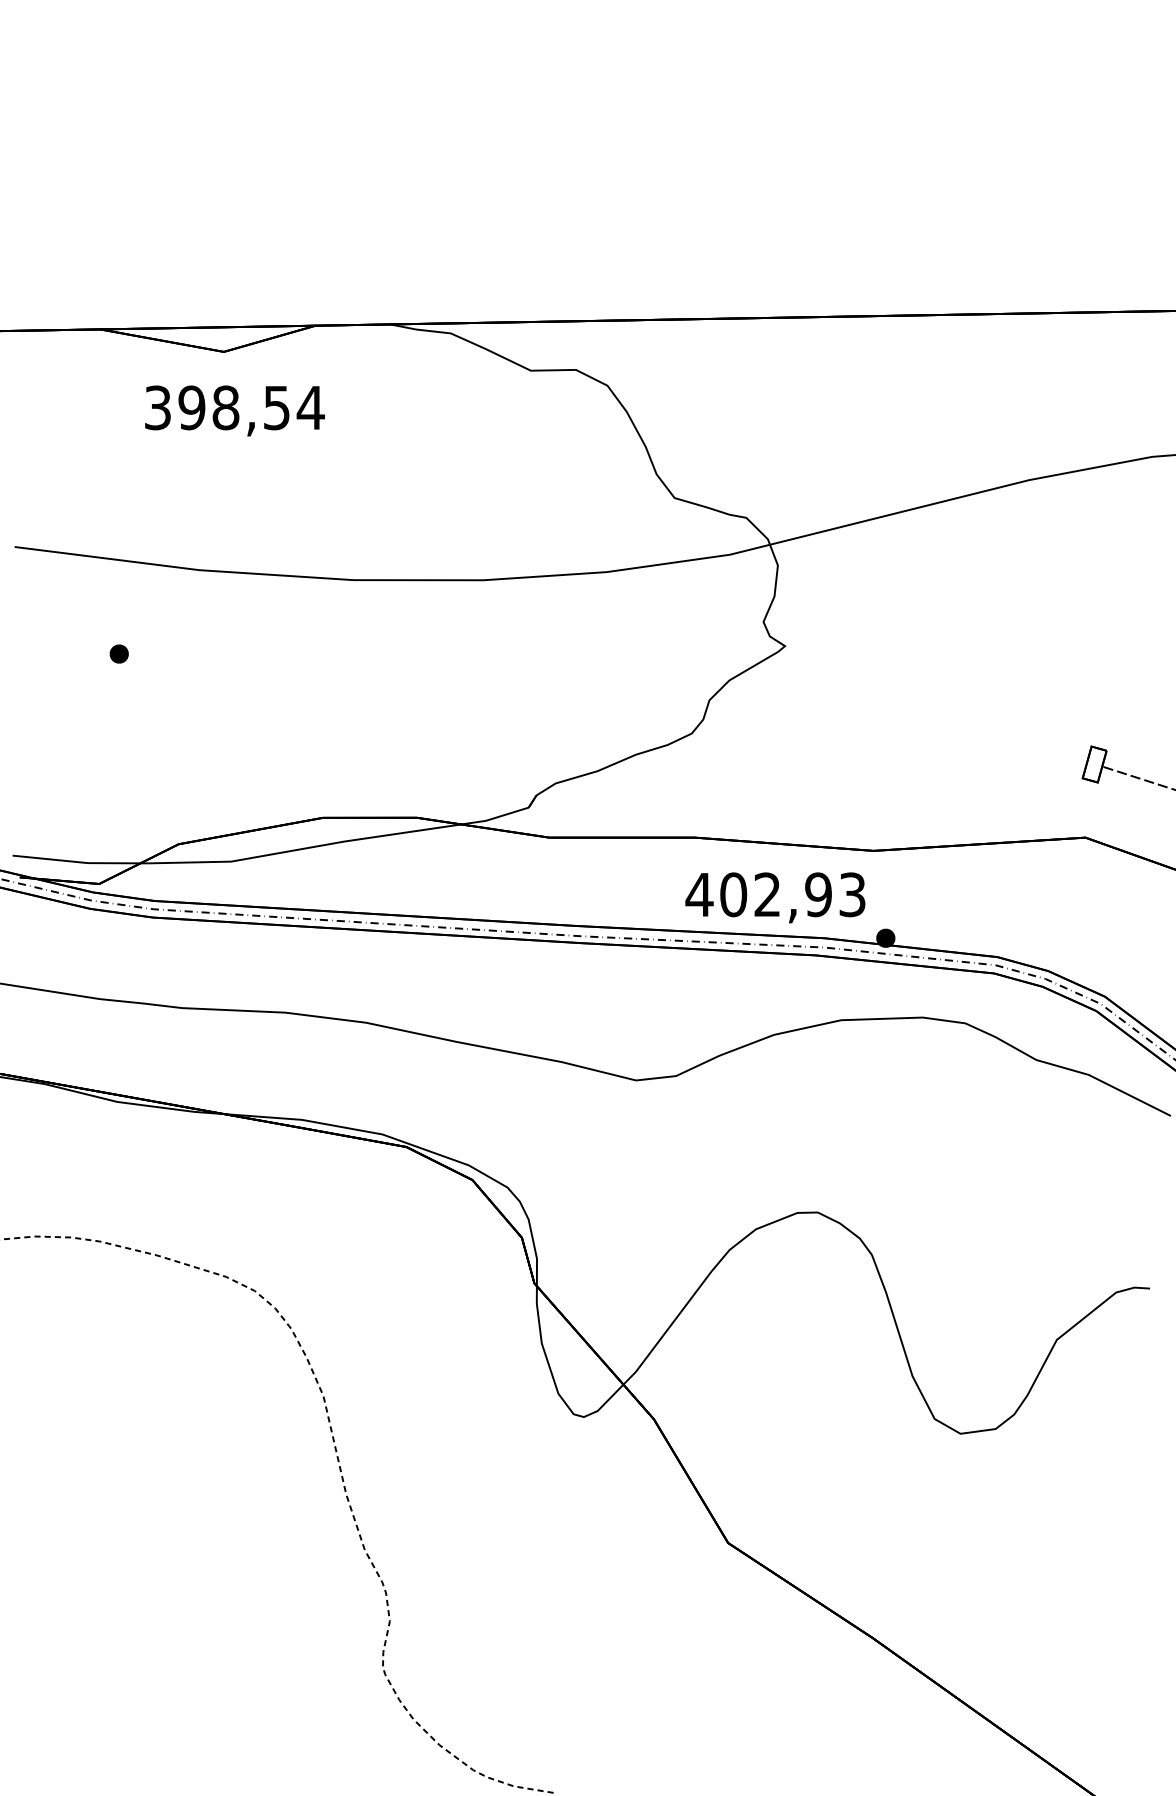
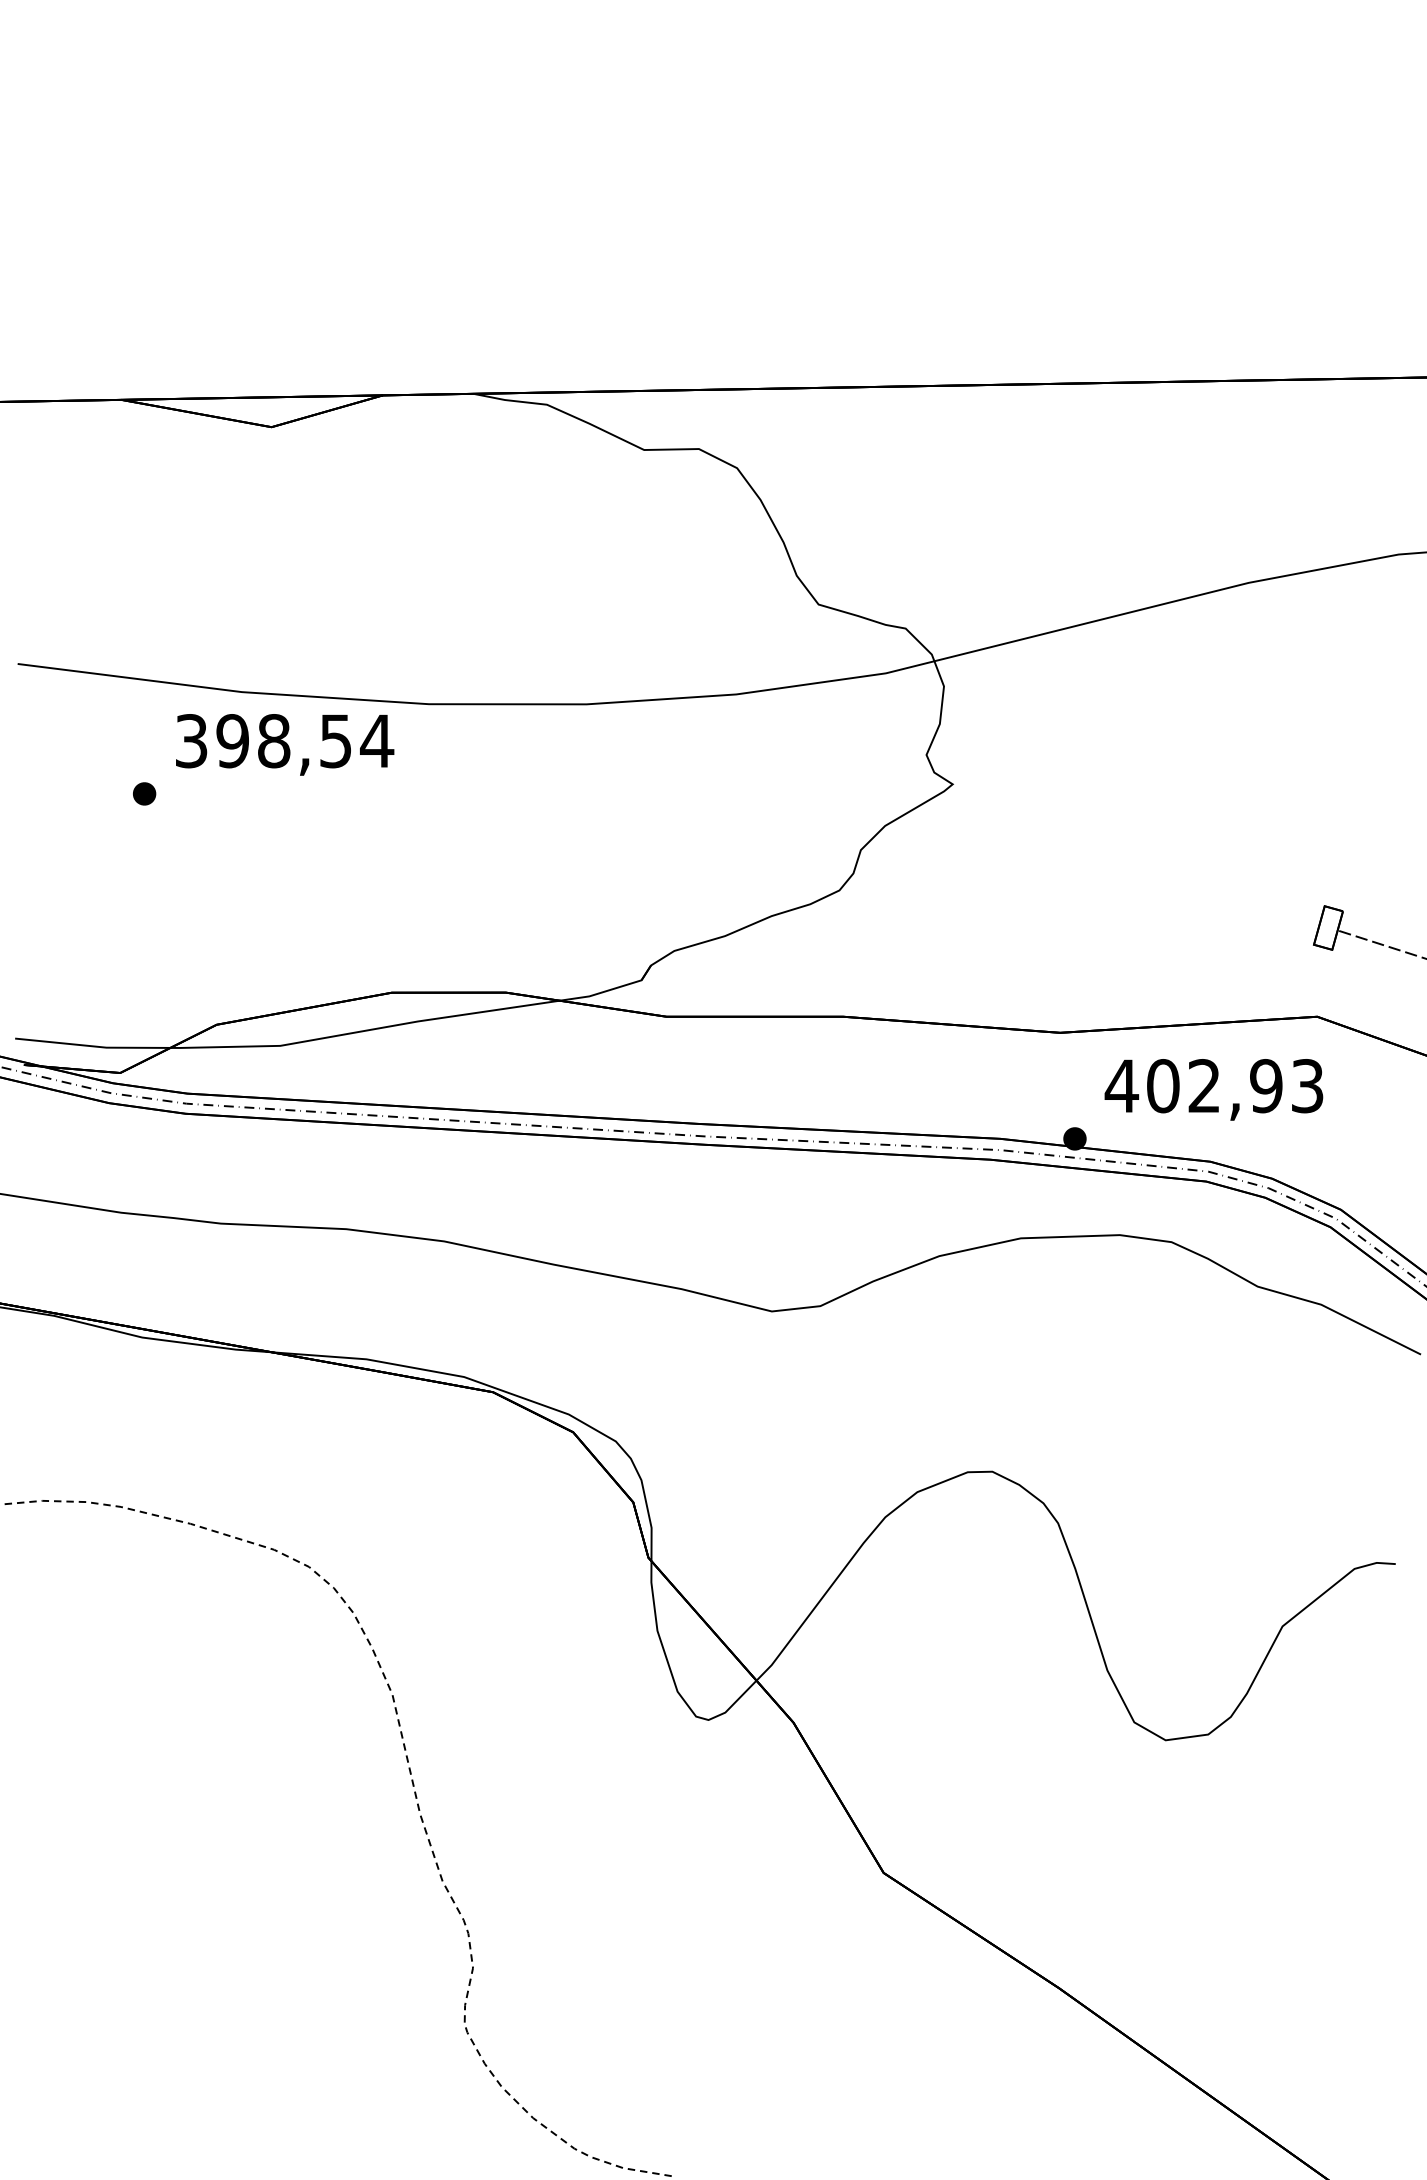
text: (235, 410) -> (285, 744), moved
text: (775, 897) -> (1213, 1089), moved

